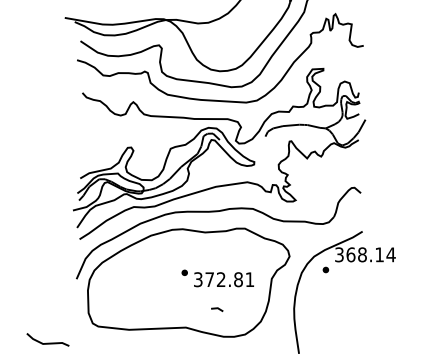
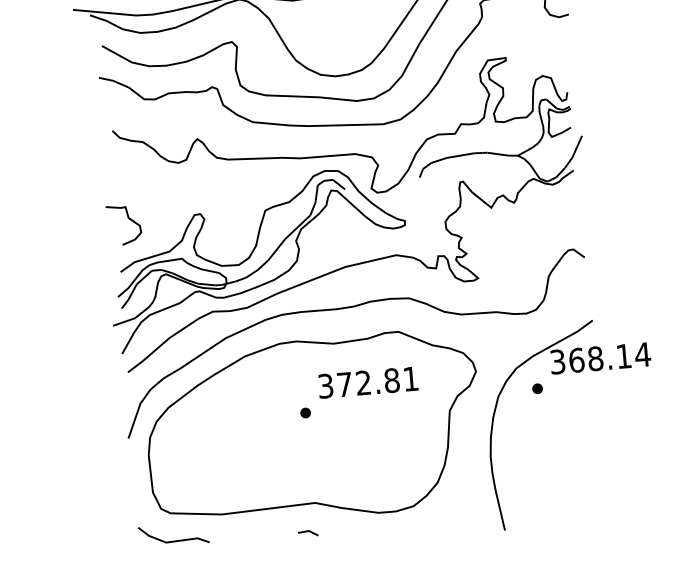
curve: (87, 147) -> (128, 220), added
text: (223, 279) -> (367, 382), moved
line: (217, 309) -> (308, 533), moved
line: (47, 342) -> (173, 539), moved

